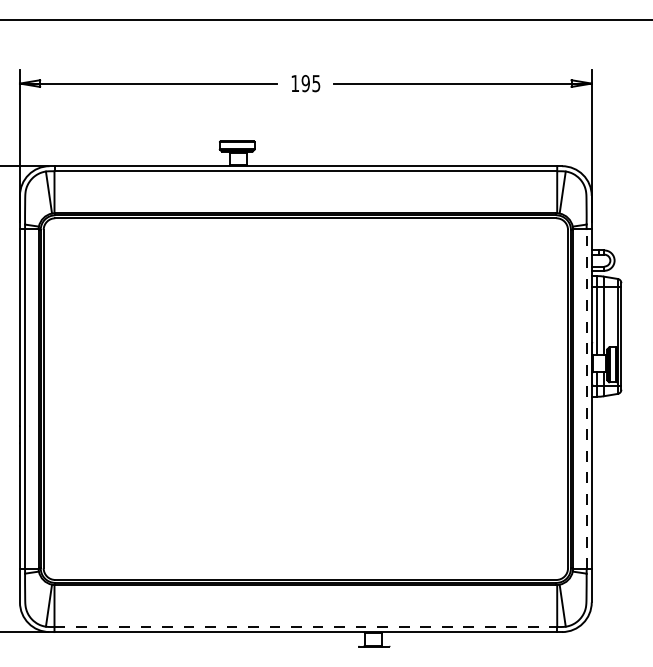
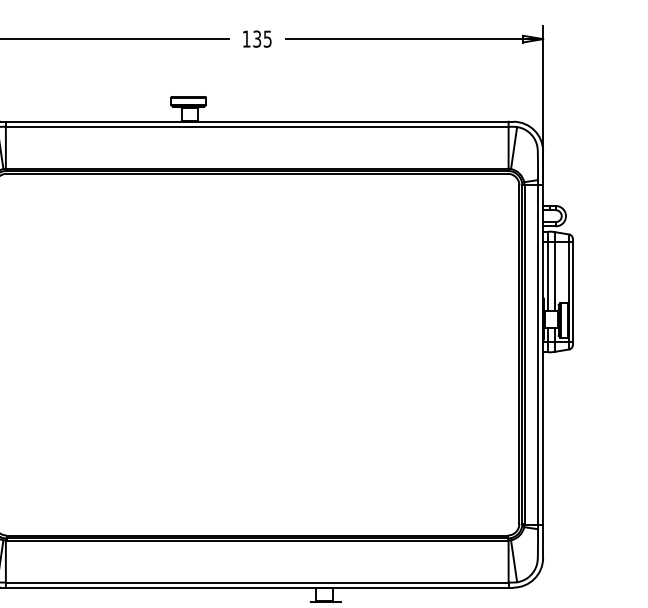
text: (305, 83) -> (256, 39), 195 -> 135
line: (586, 398) -> (537, 354), dashed -> solid
line: (306, 626) -> (257, 582), dashed -> solid

